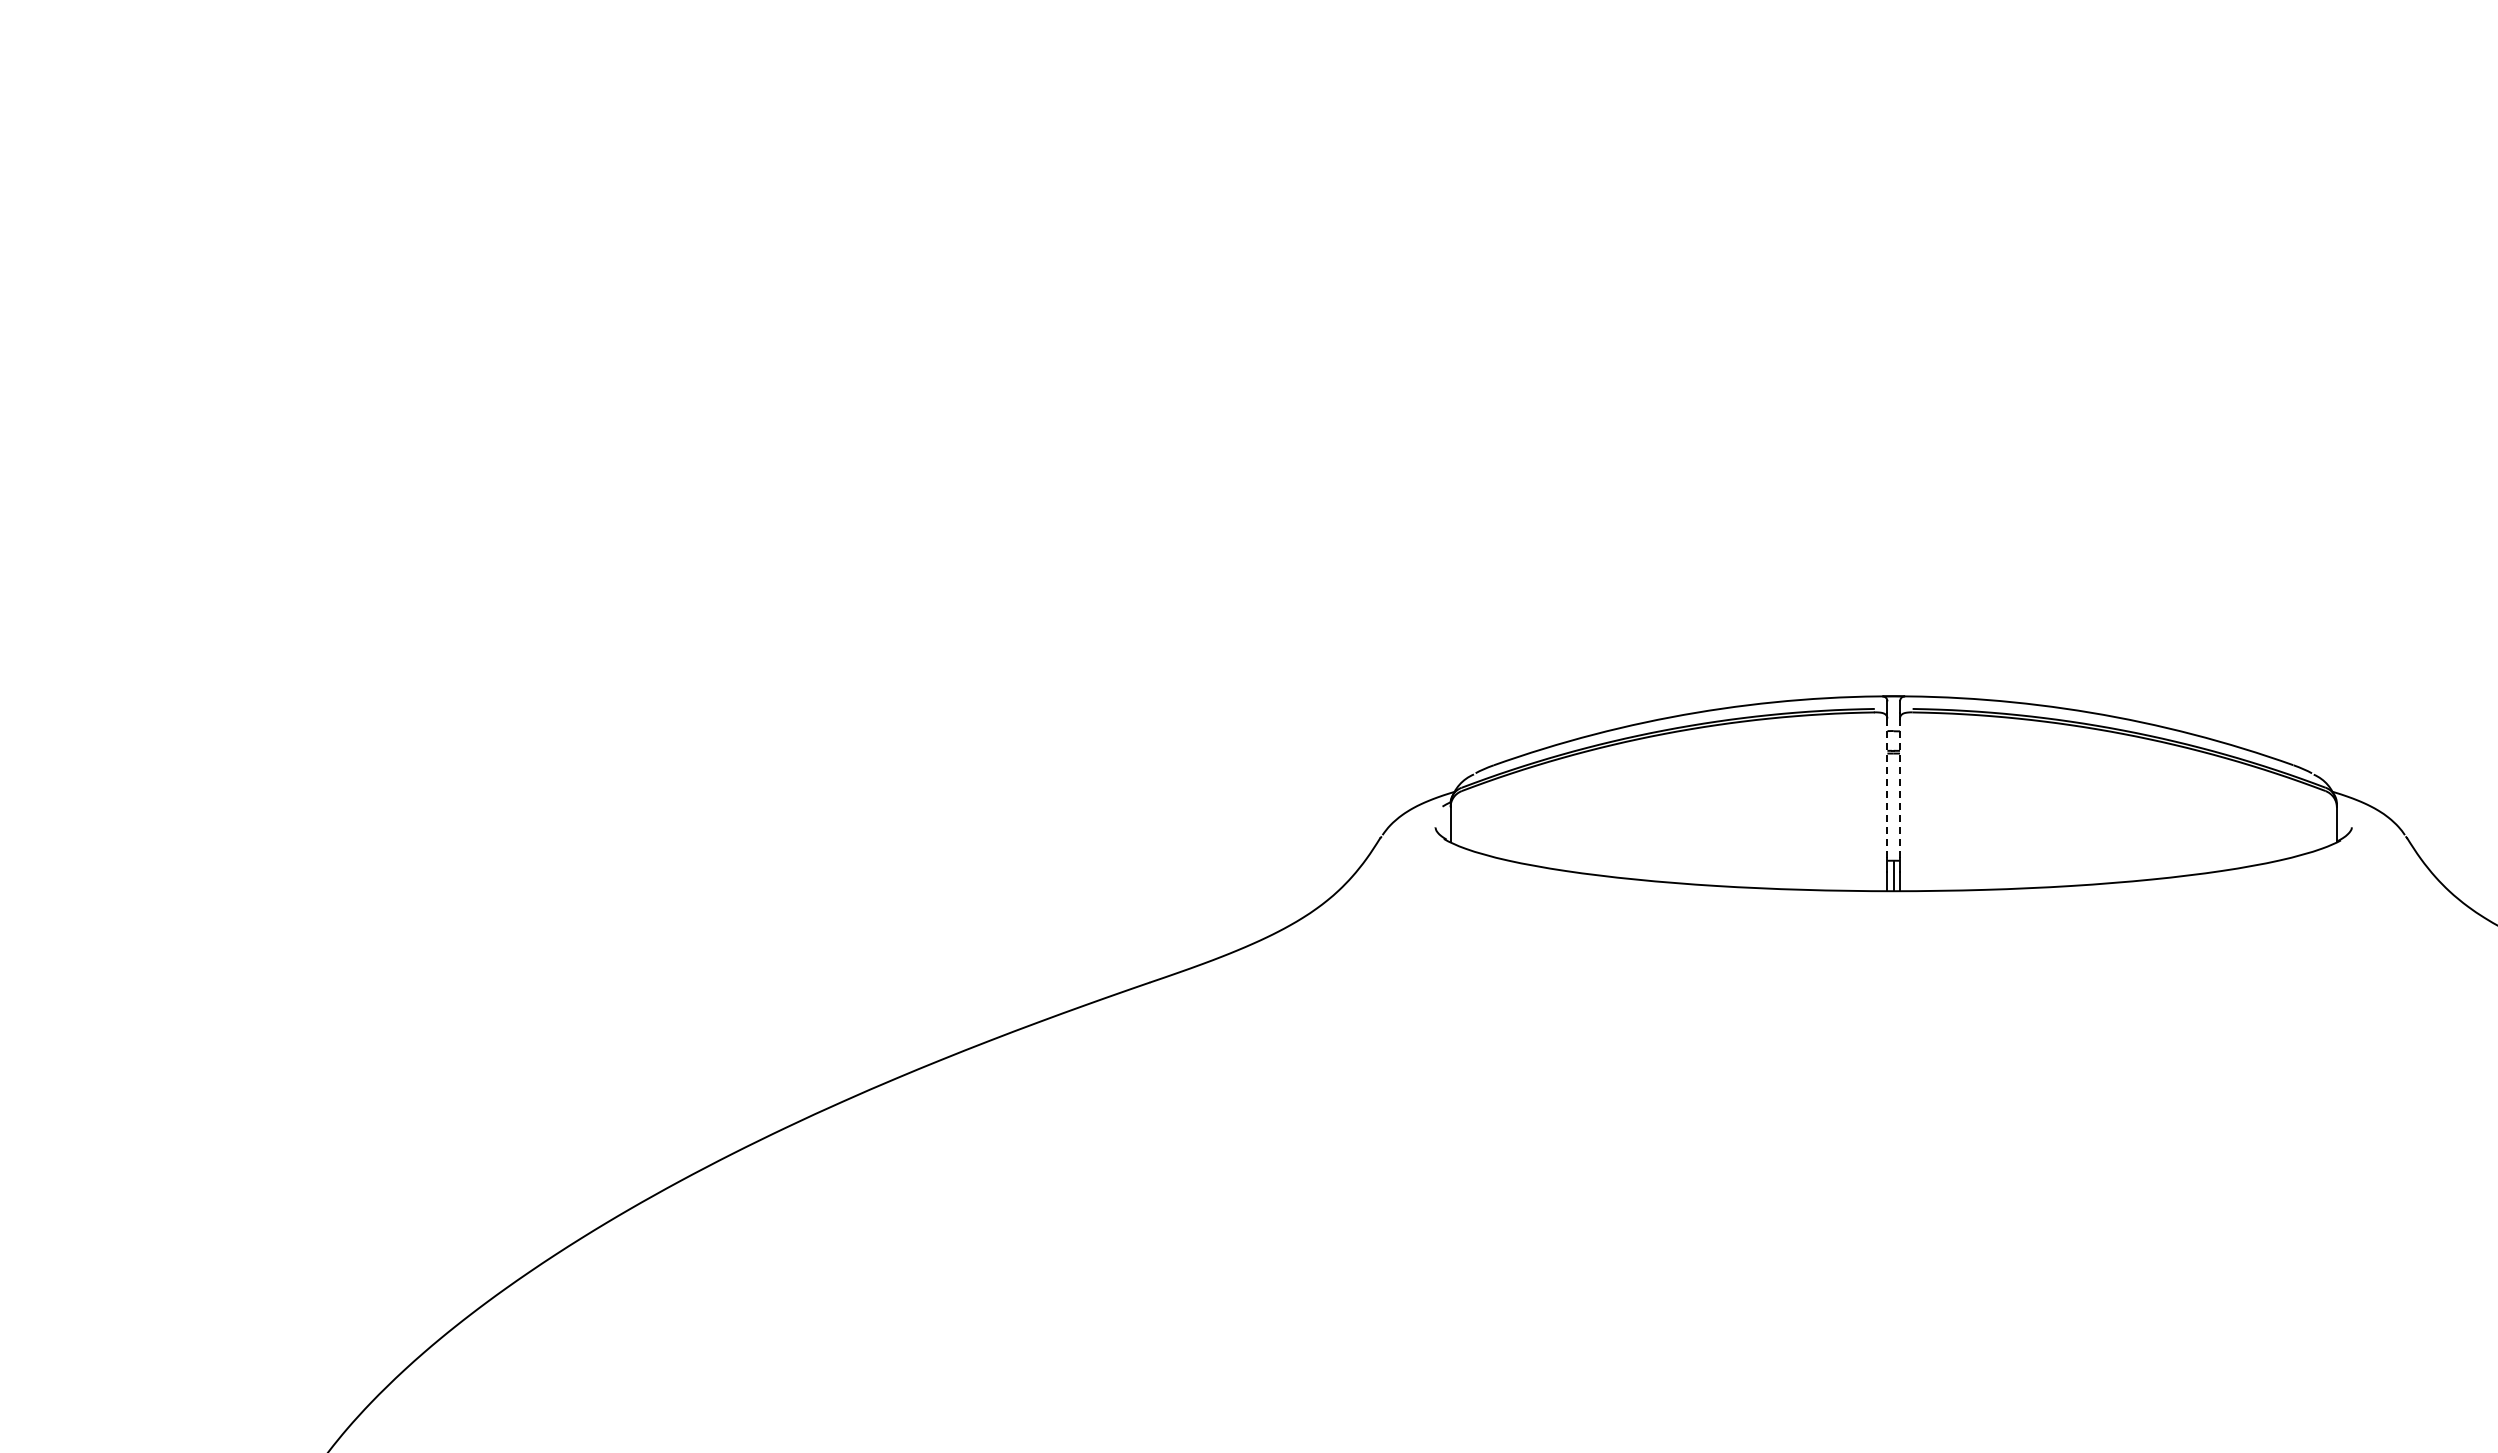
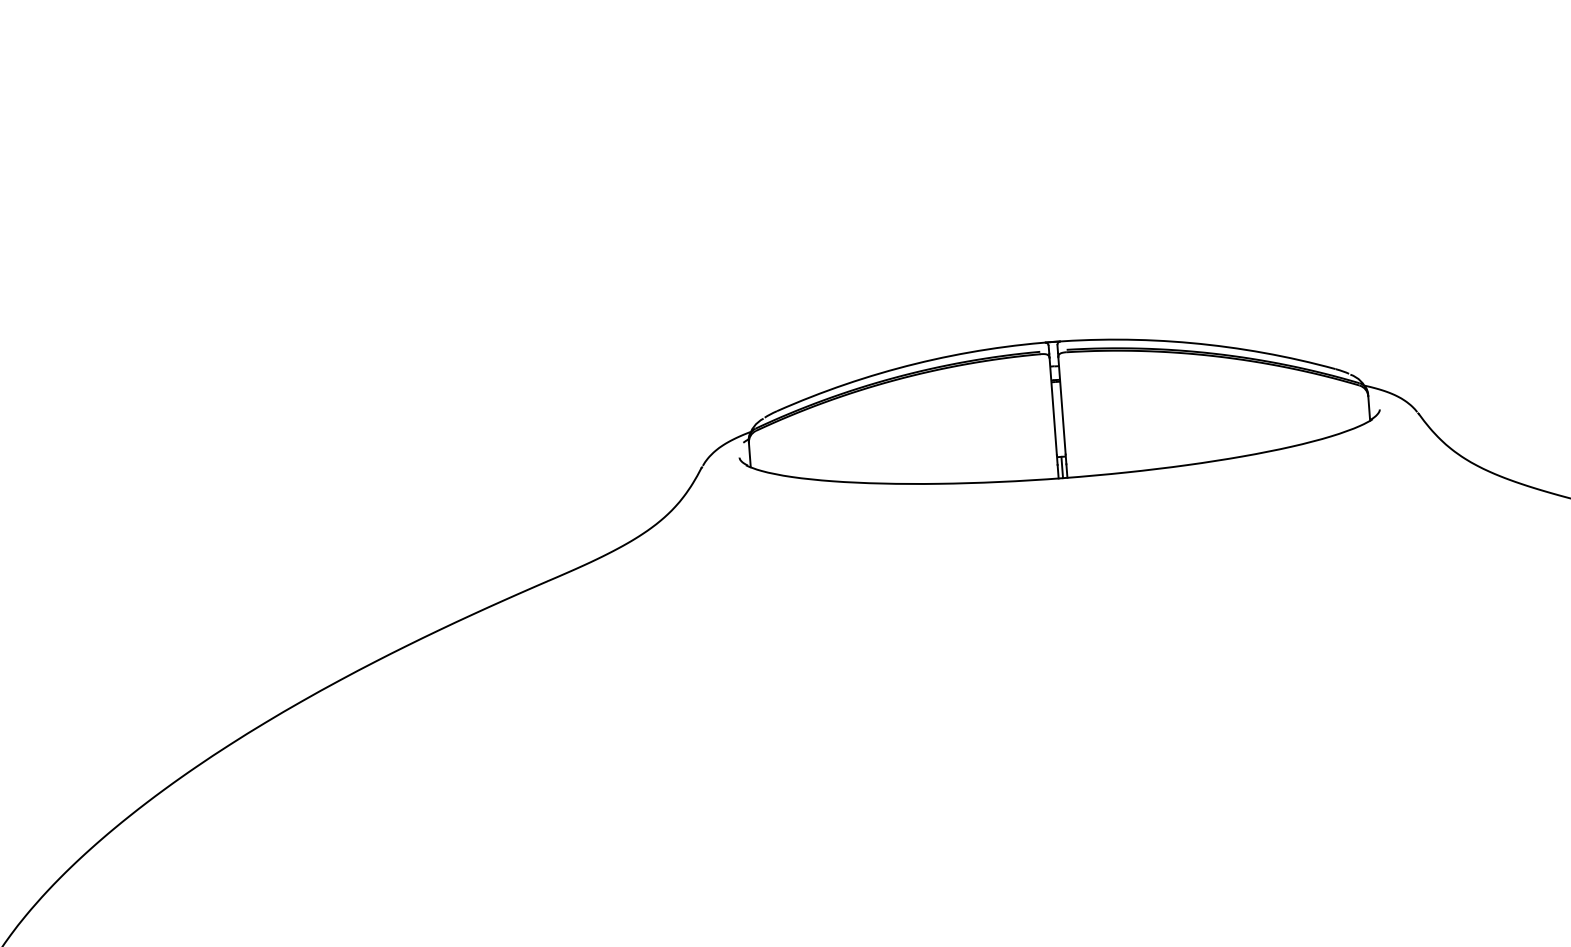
line: (1887, 788) -> (1053, 406), dashed -> solid
line: (1900, 788) -> (1062, 406), dashed -> solid

